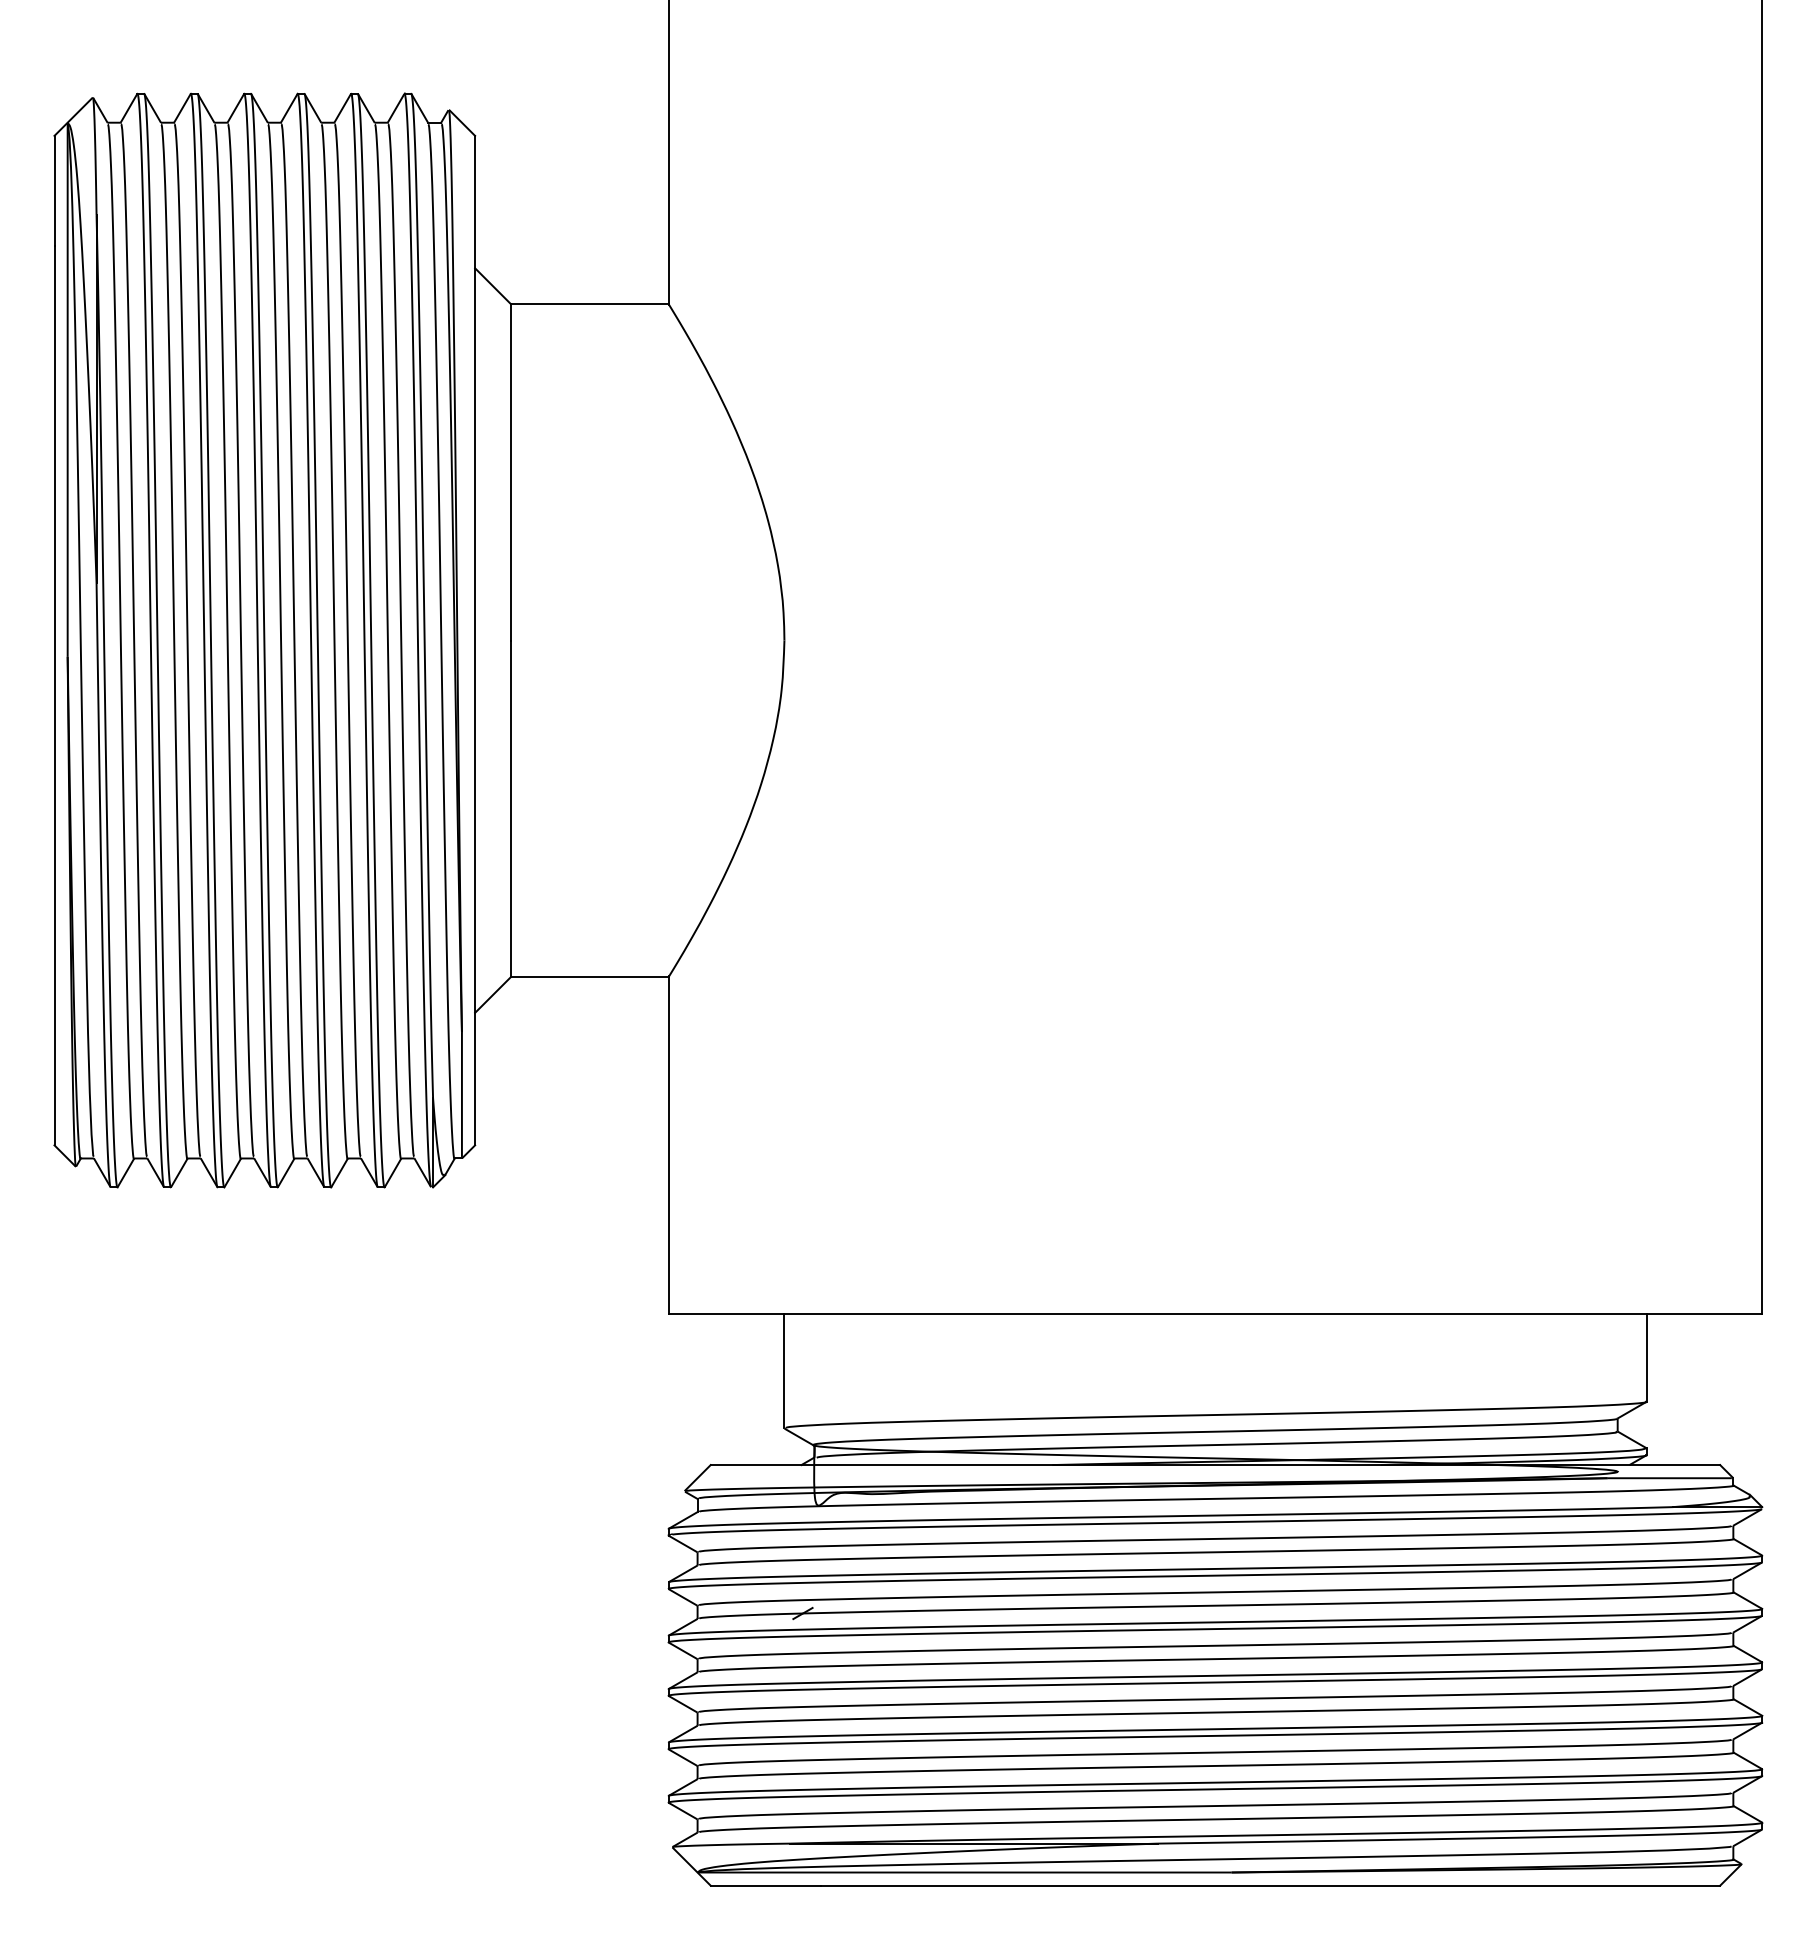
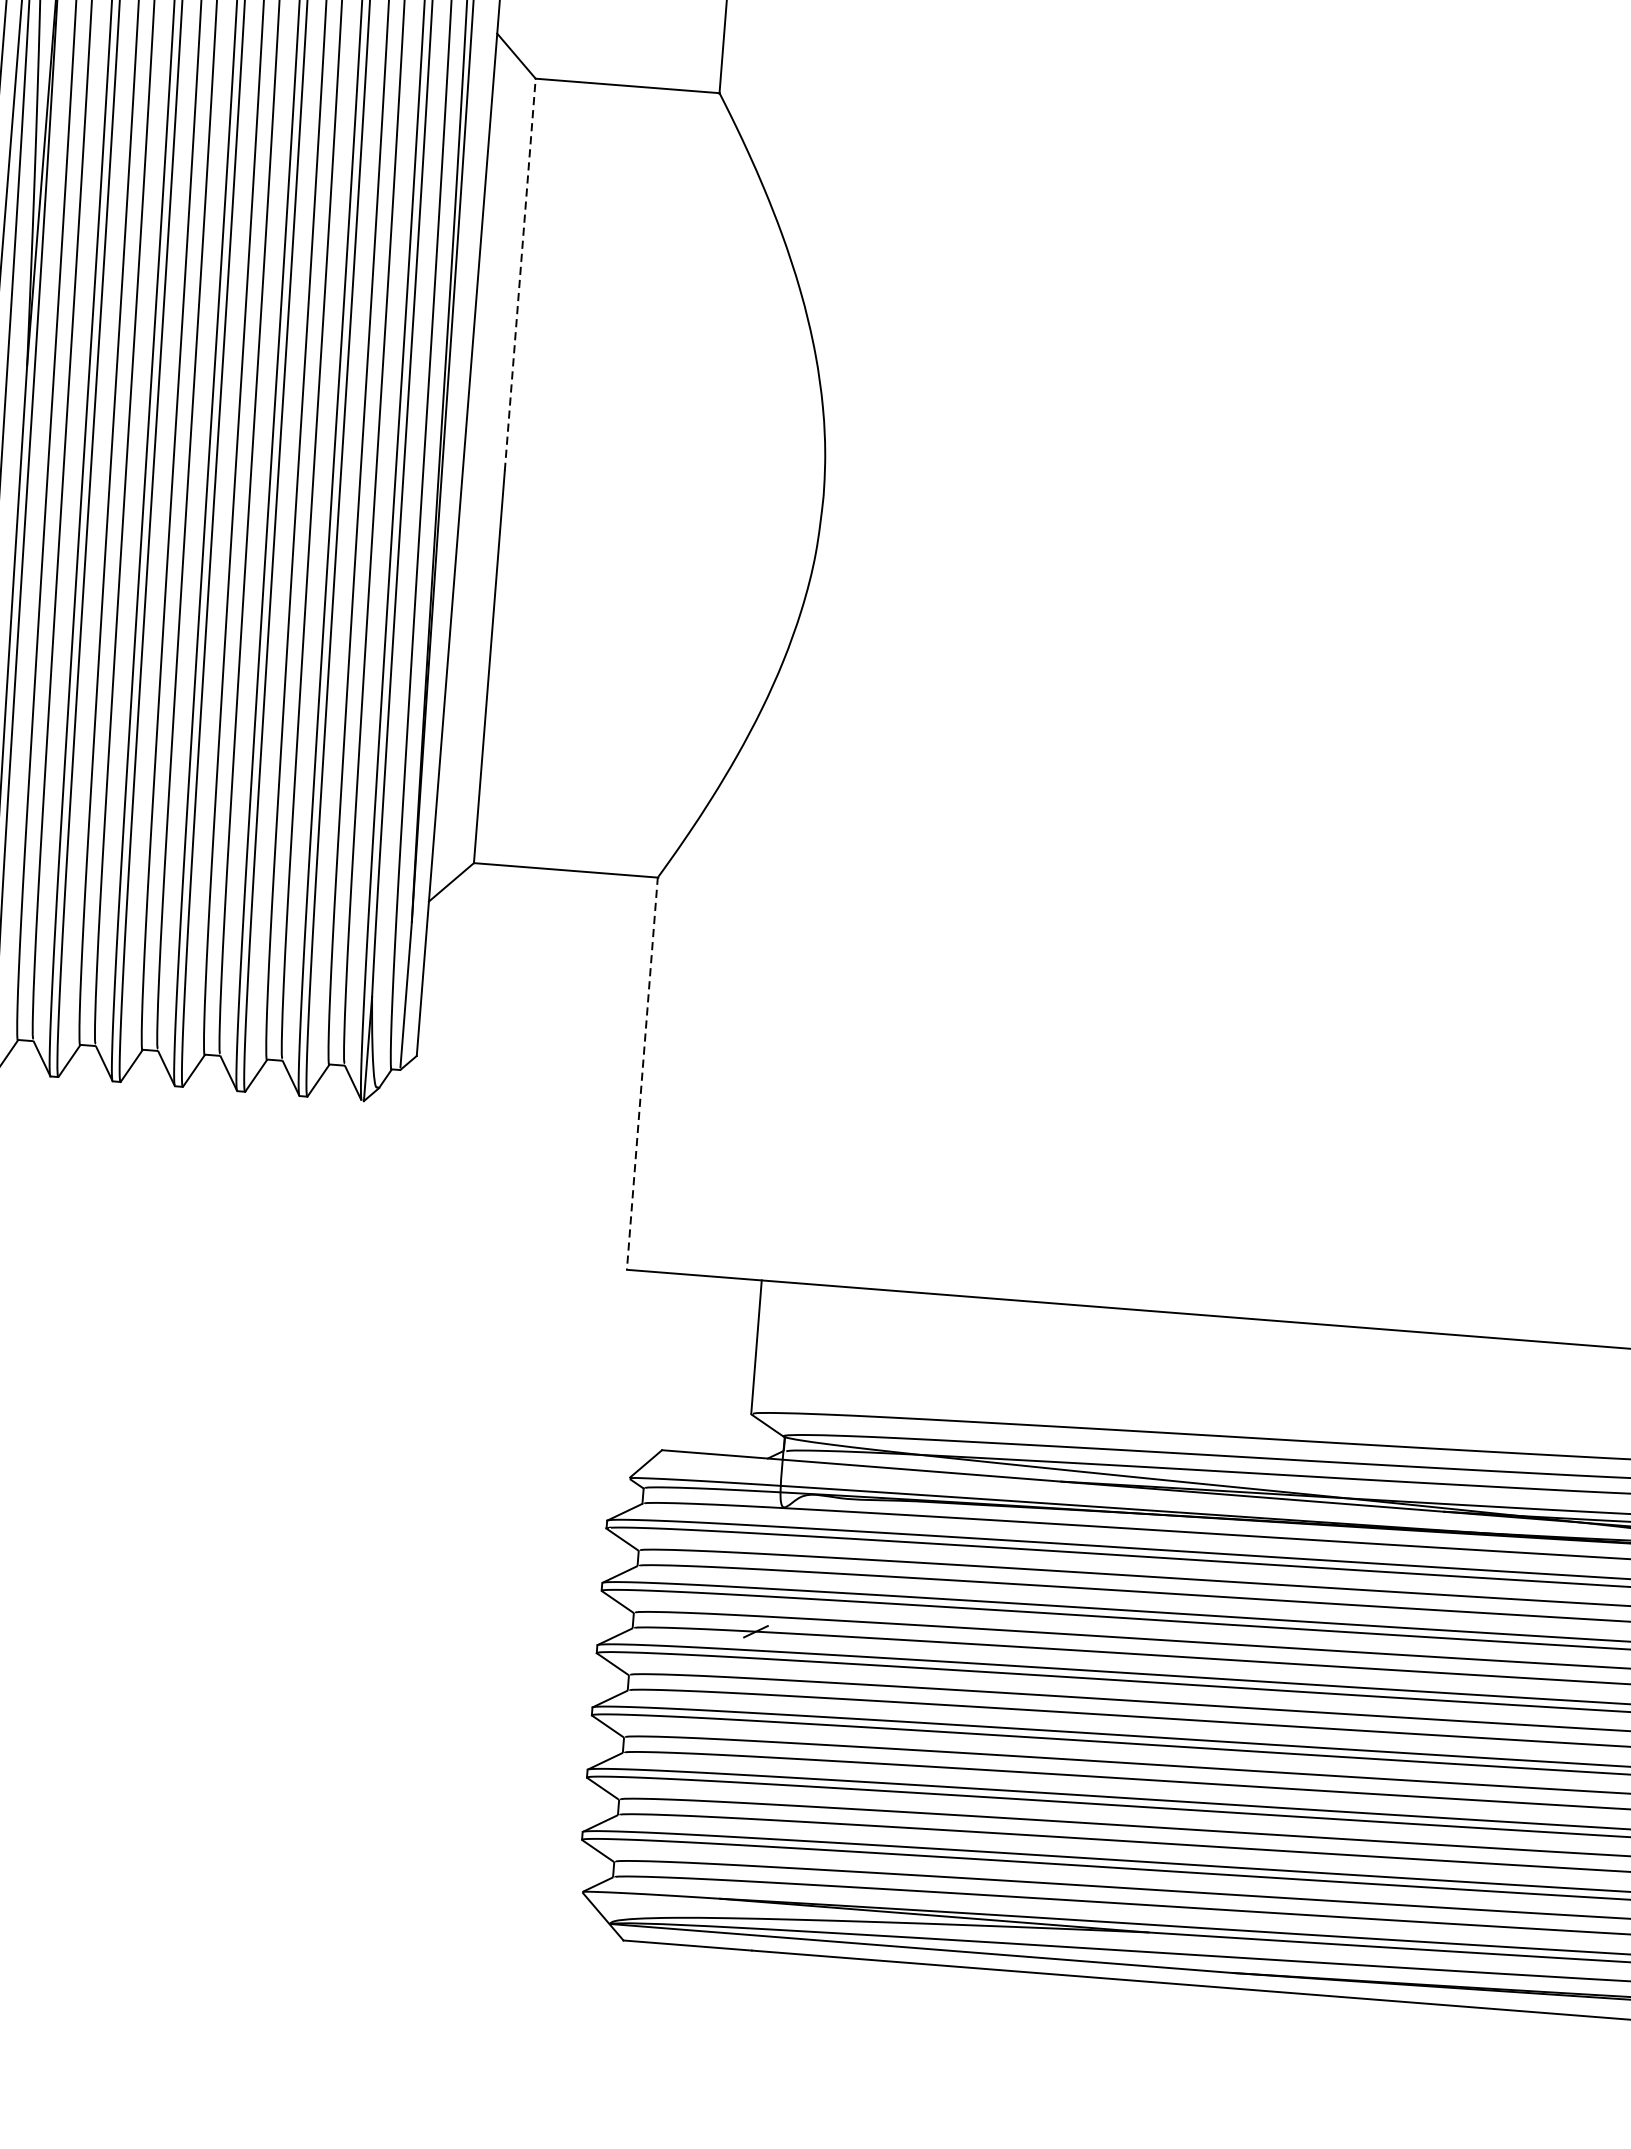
line: (510, 471) -> (519, 273), solid -> dashed
line: (668, 1144) -> (642, 1072), solid -> dashed

